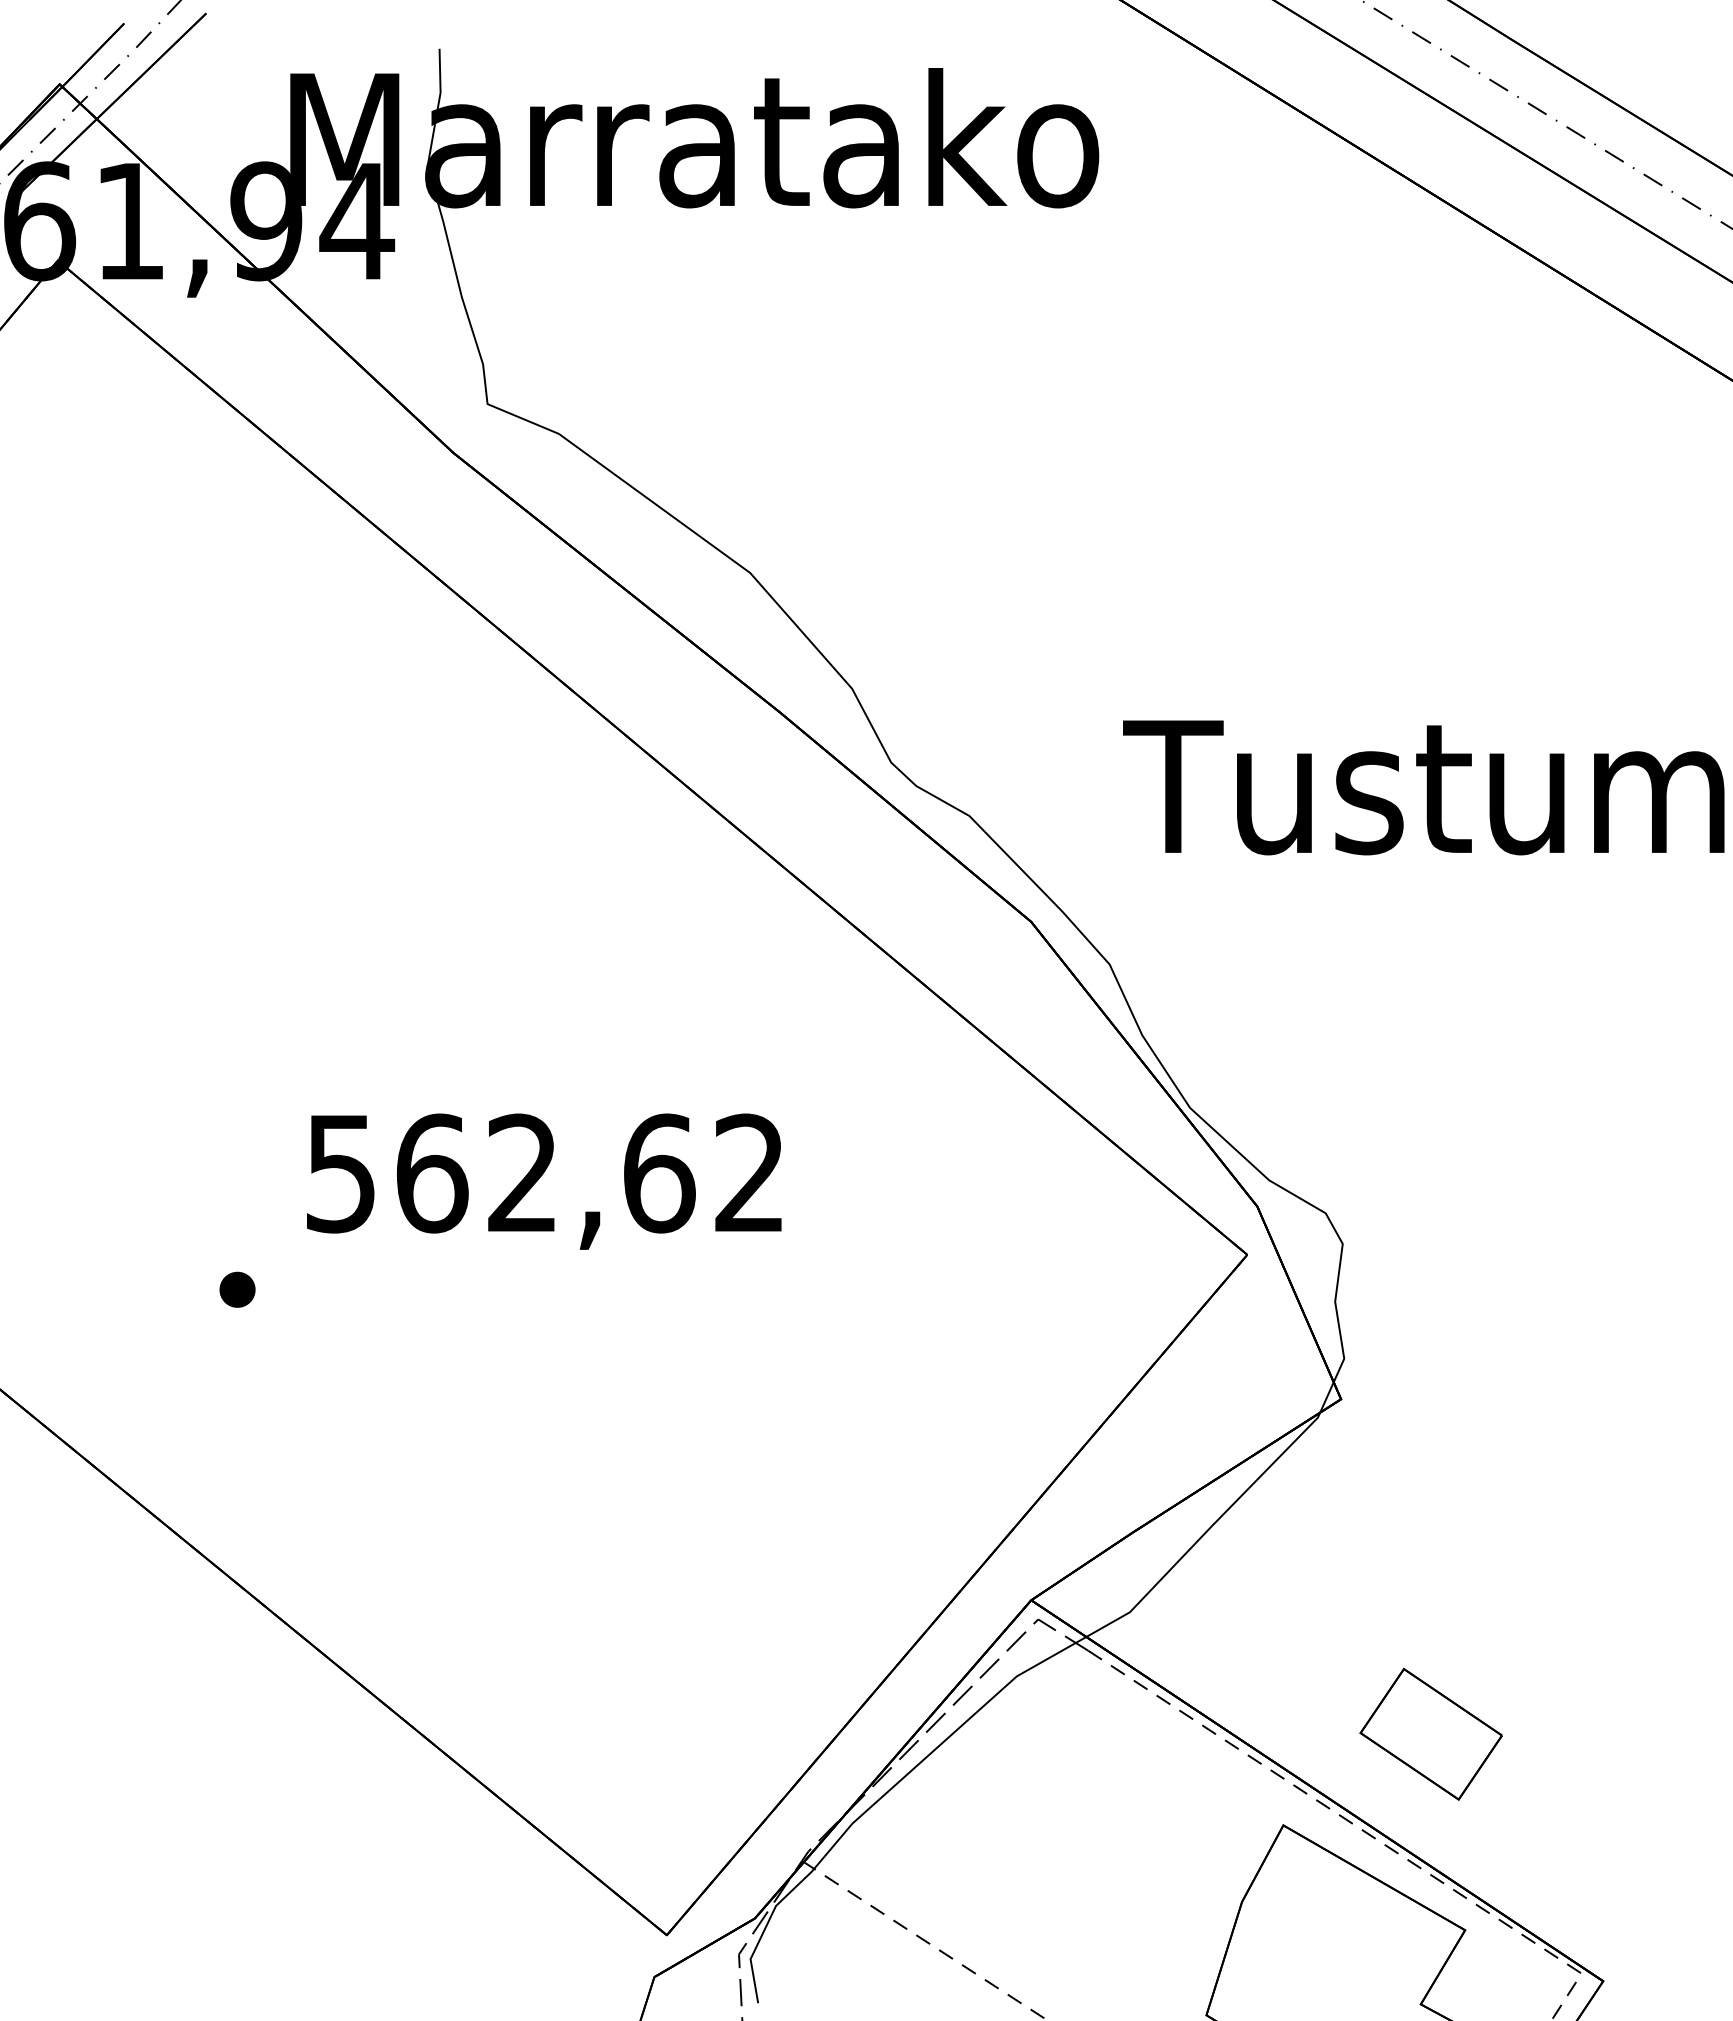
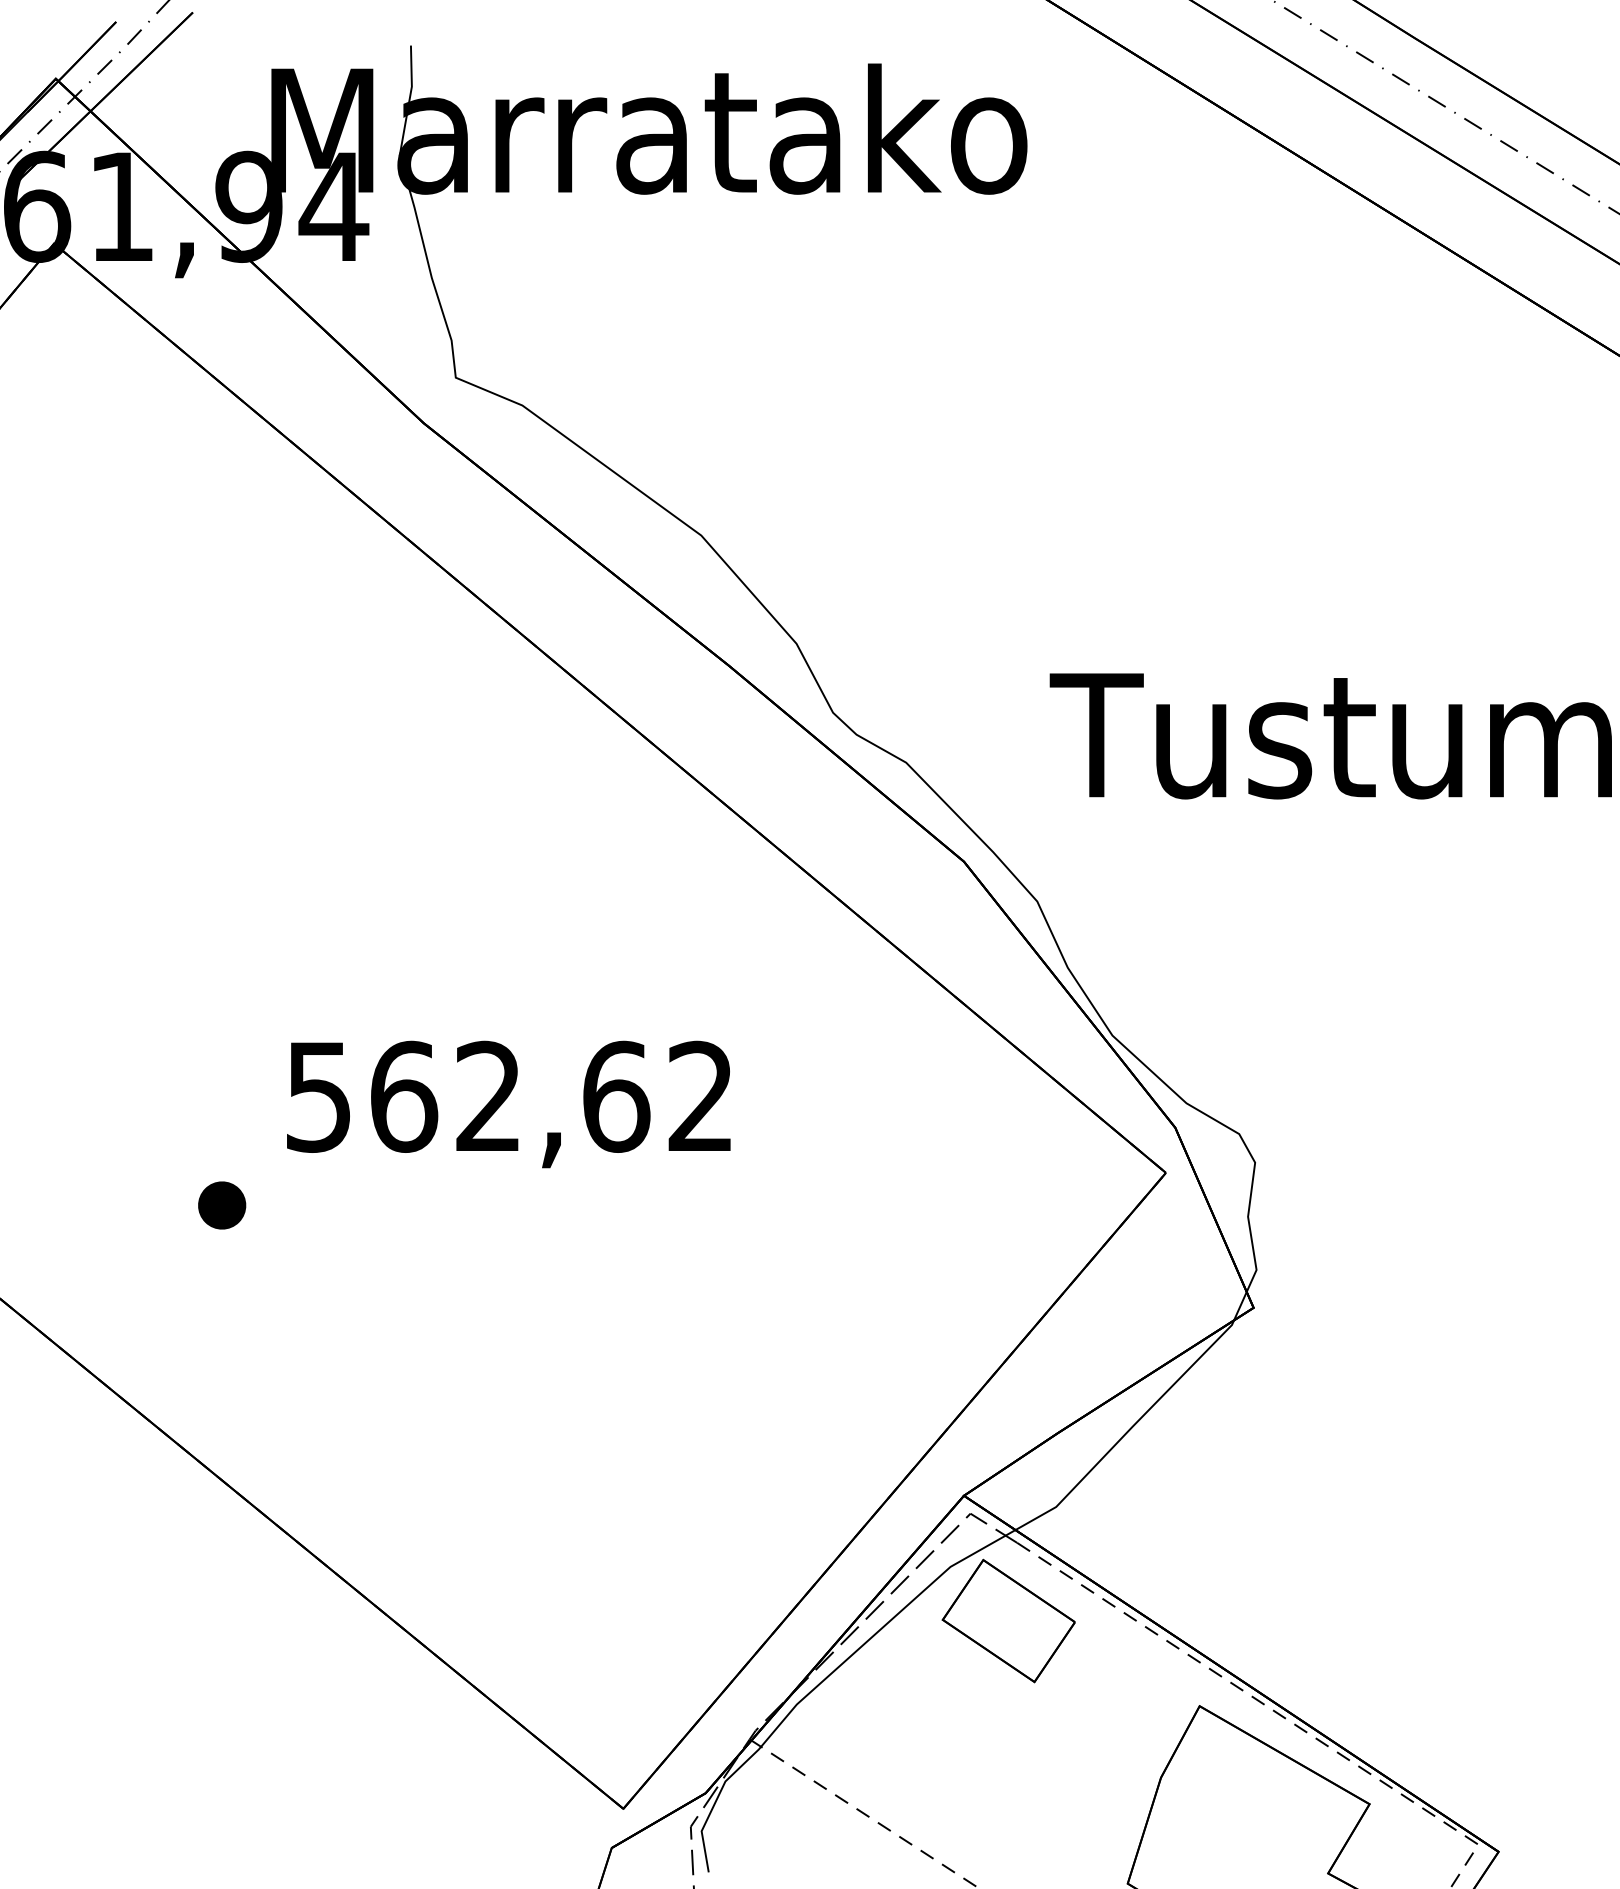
part: (237, 1289) -> (222, 1205), size x1.43
part: (1430, 1733) -> (1008, 1620), moved

